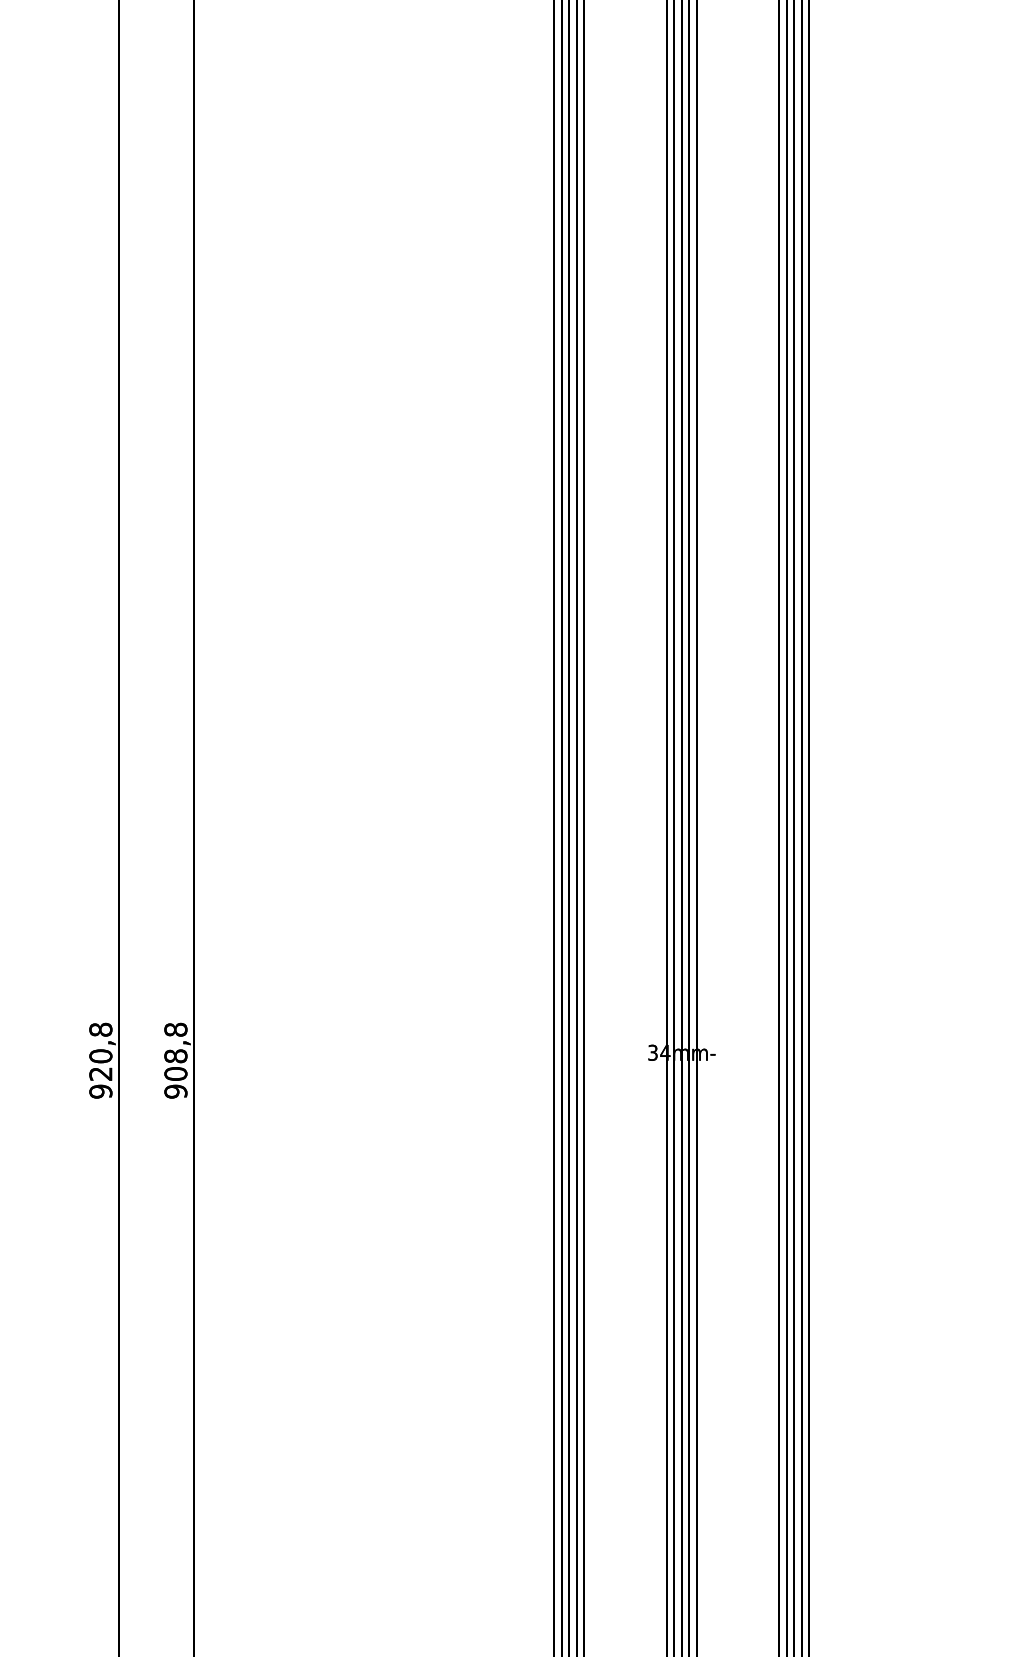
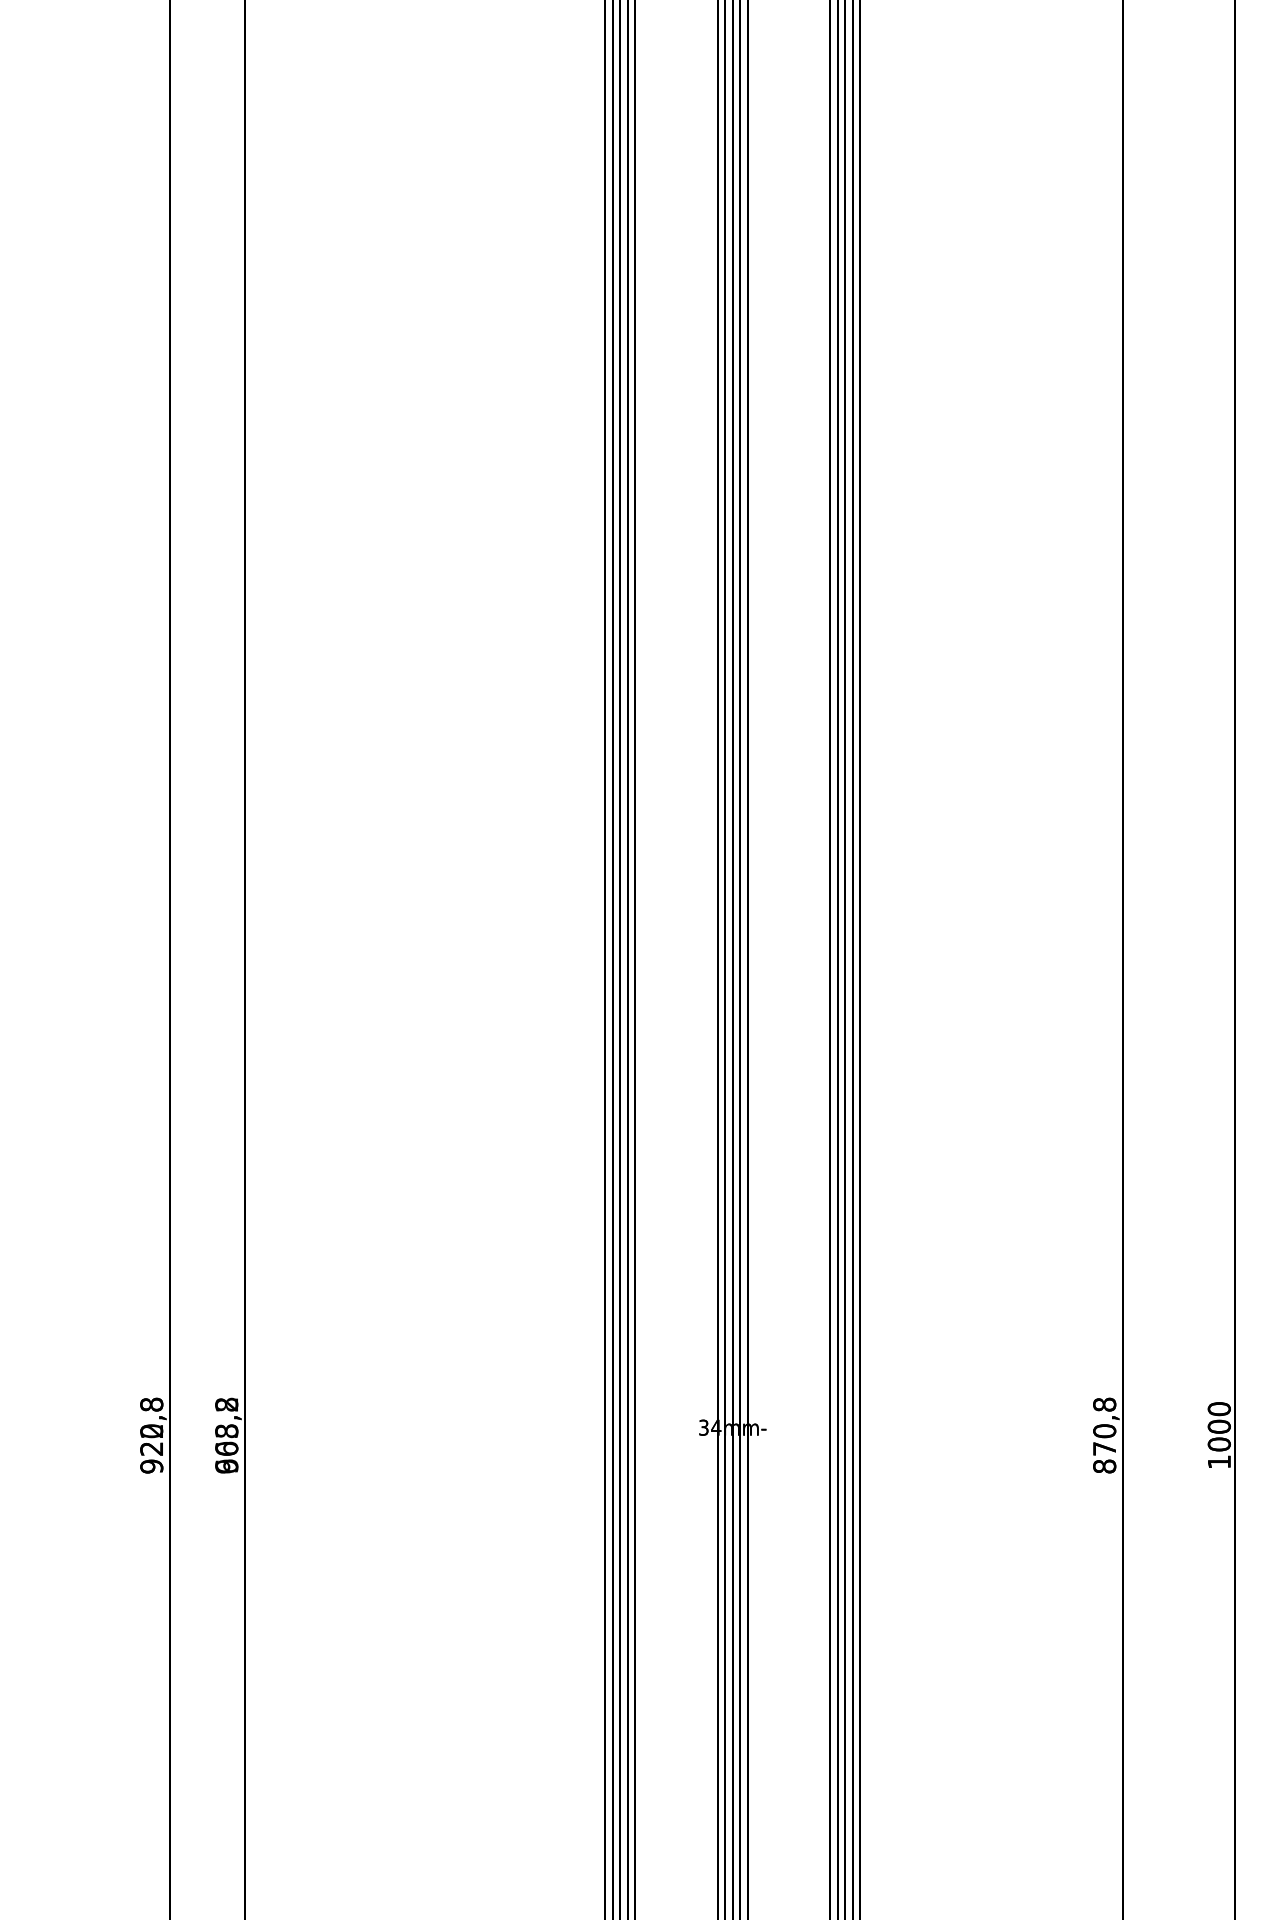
text: (100, 1056) -> (151, 1431), 920,8 -> 922,8
text: (175, 1060) -> (226, 1435), 908,8 -> 663,2

